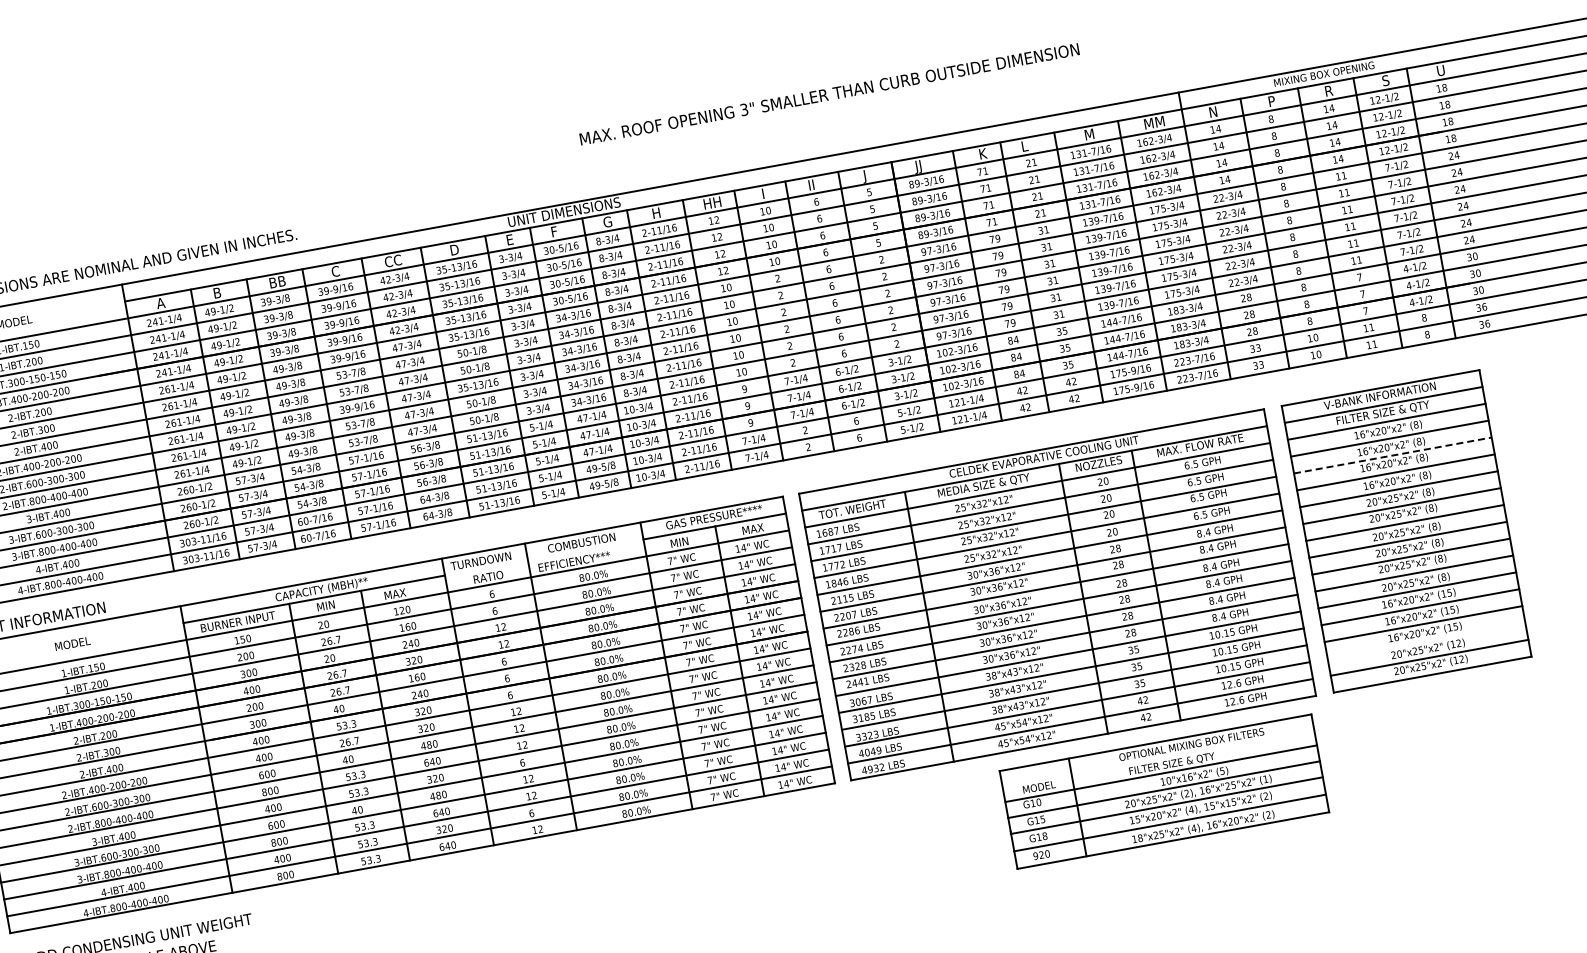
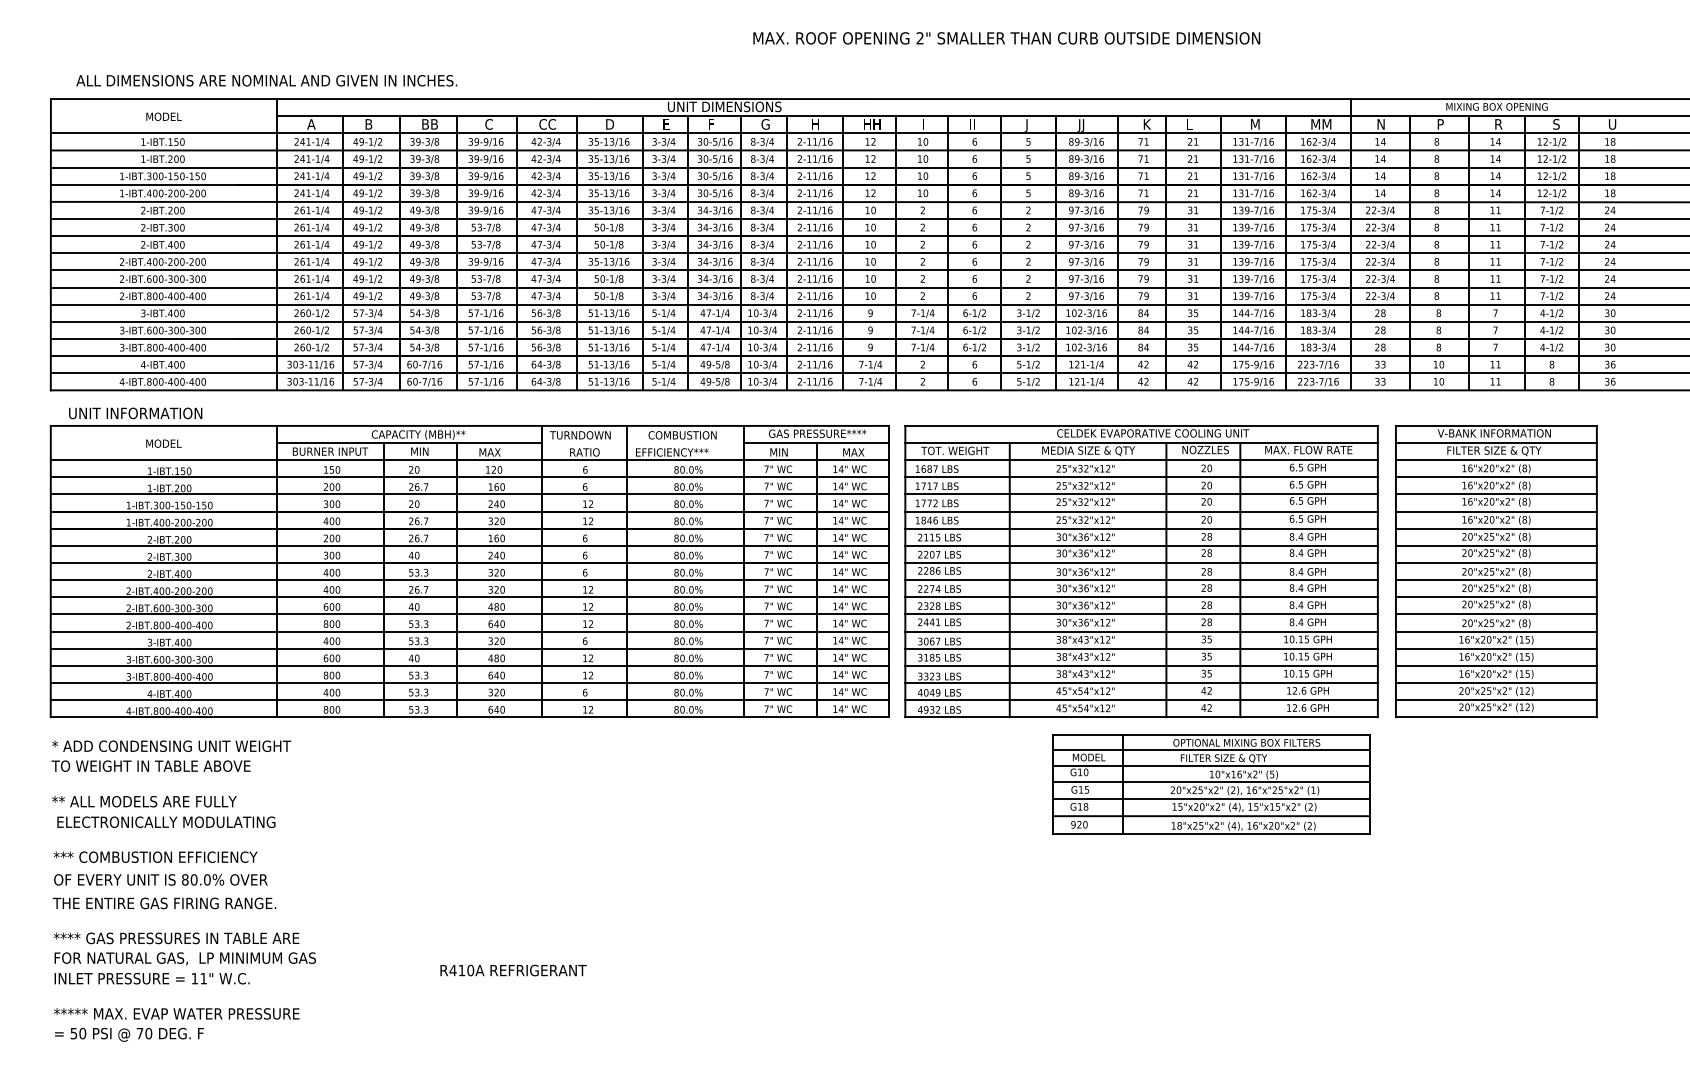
text: (743, 110) -> (919, 38), 3" -> 2"
line: (1392, 455) -> (1496, 494), dashed -> solid
line: (1425, 640) -> (1495, 682), added
line: (1158, 757) -> (1211, 749), added

